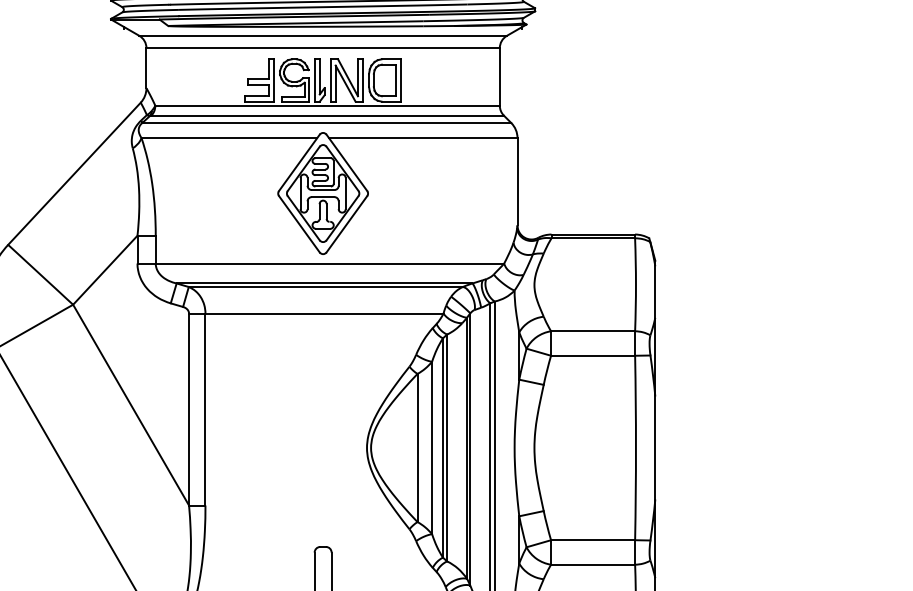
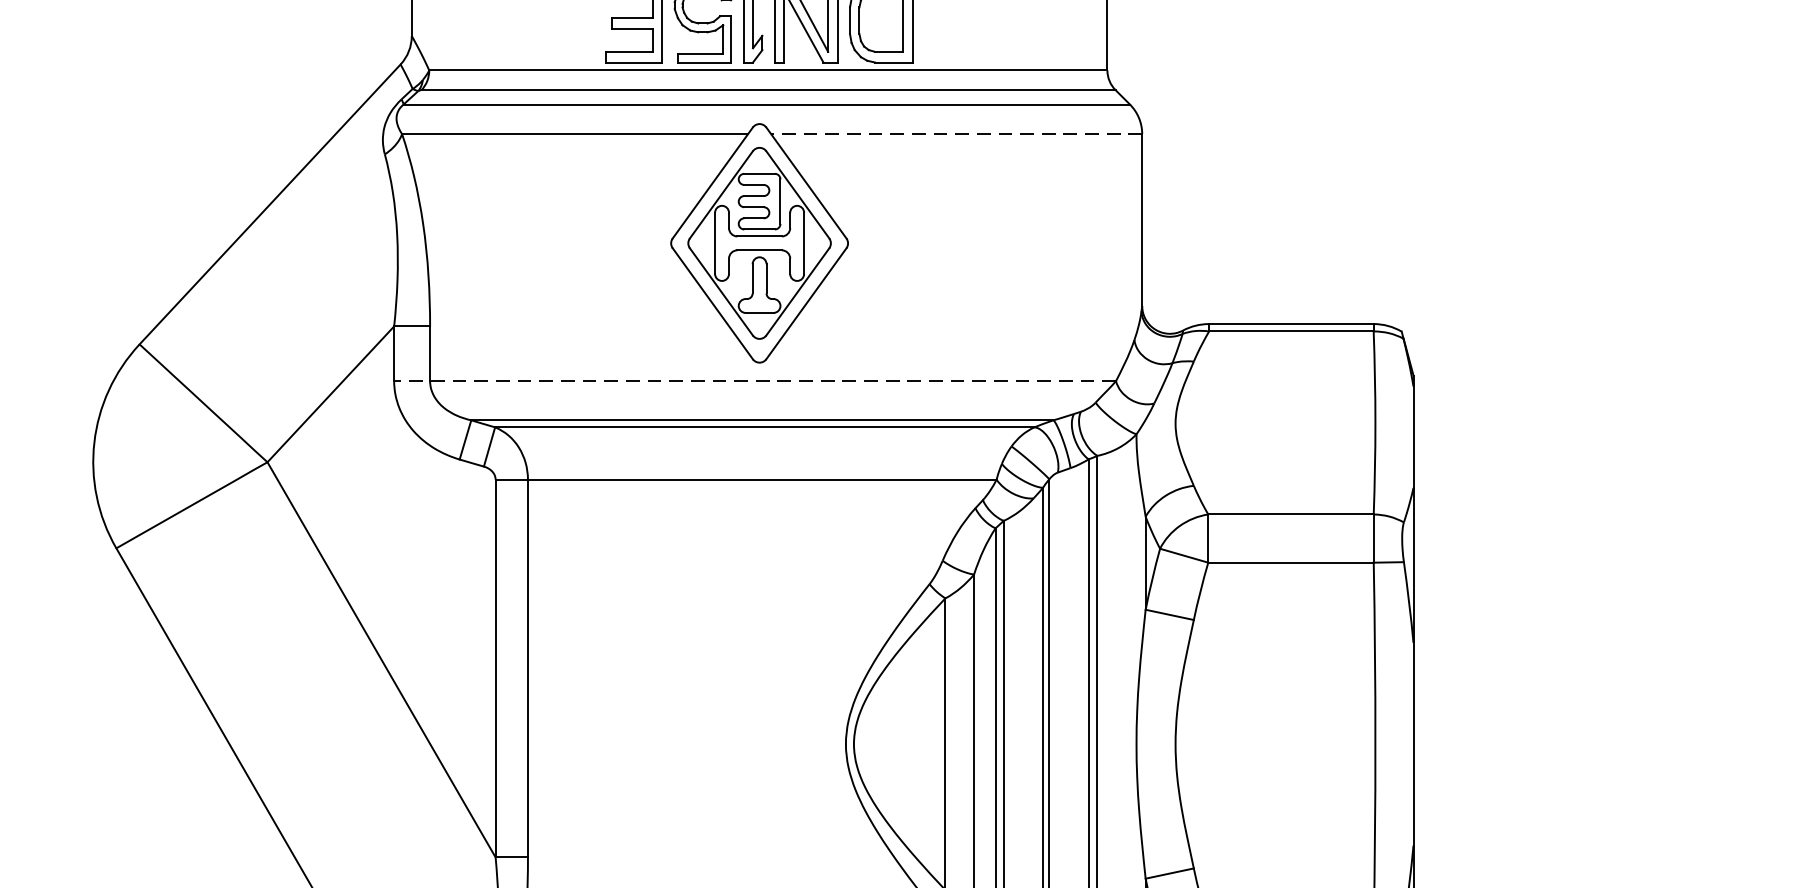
line: (422, 138) -> (955, 134), solid -> dashed
line: (320, 263) -> (754, 381), solid -> dashed

